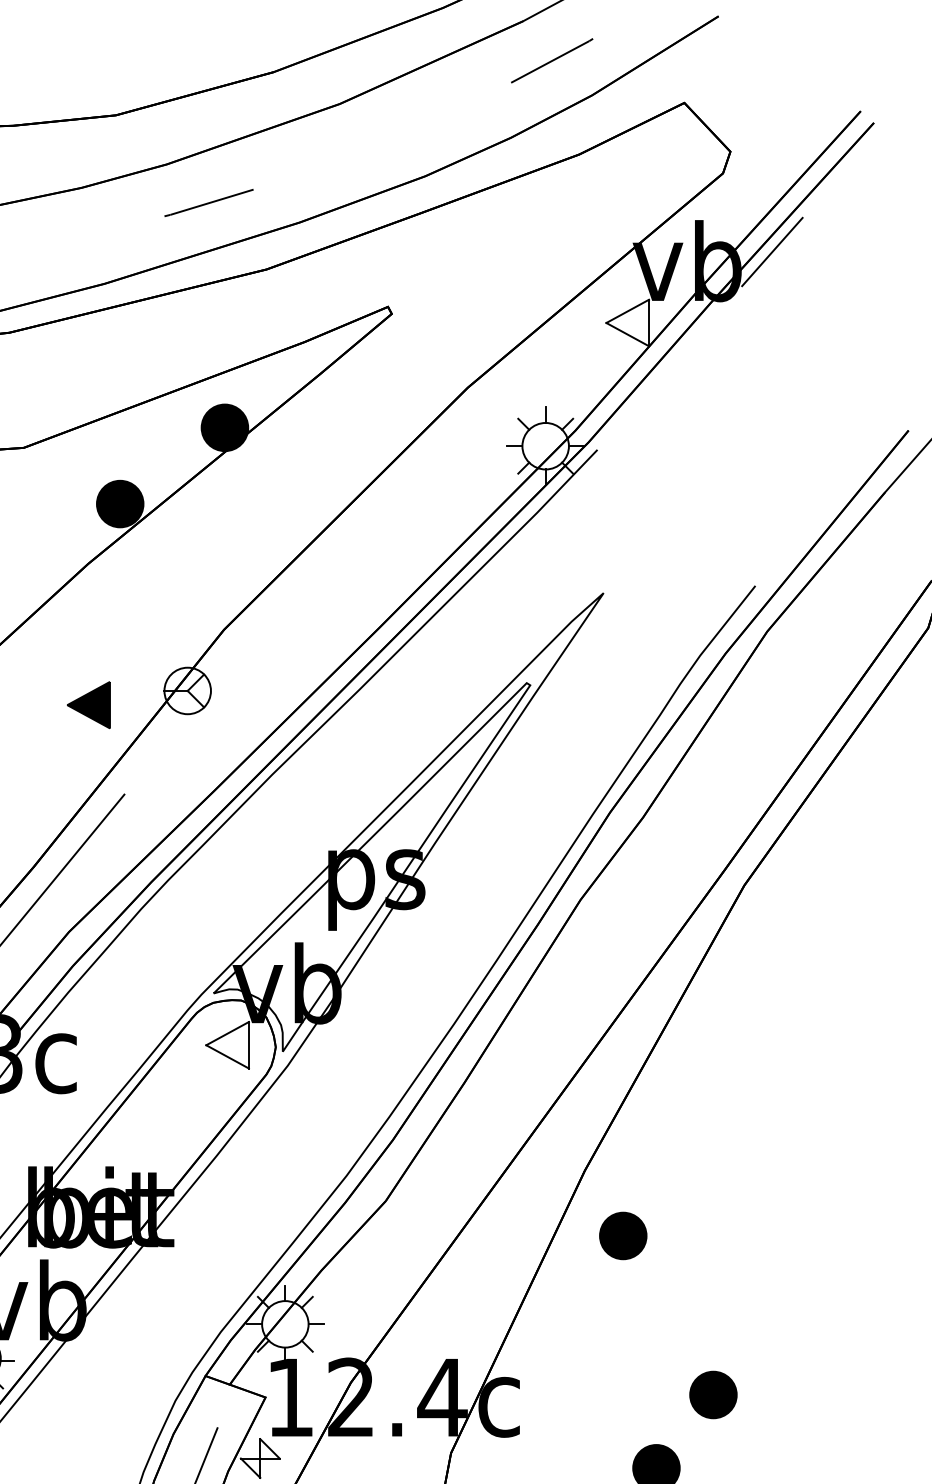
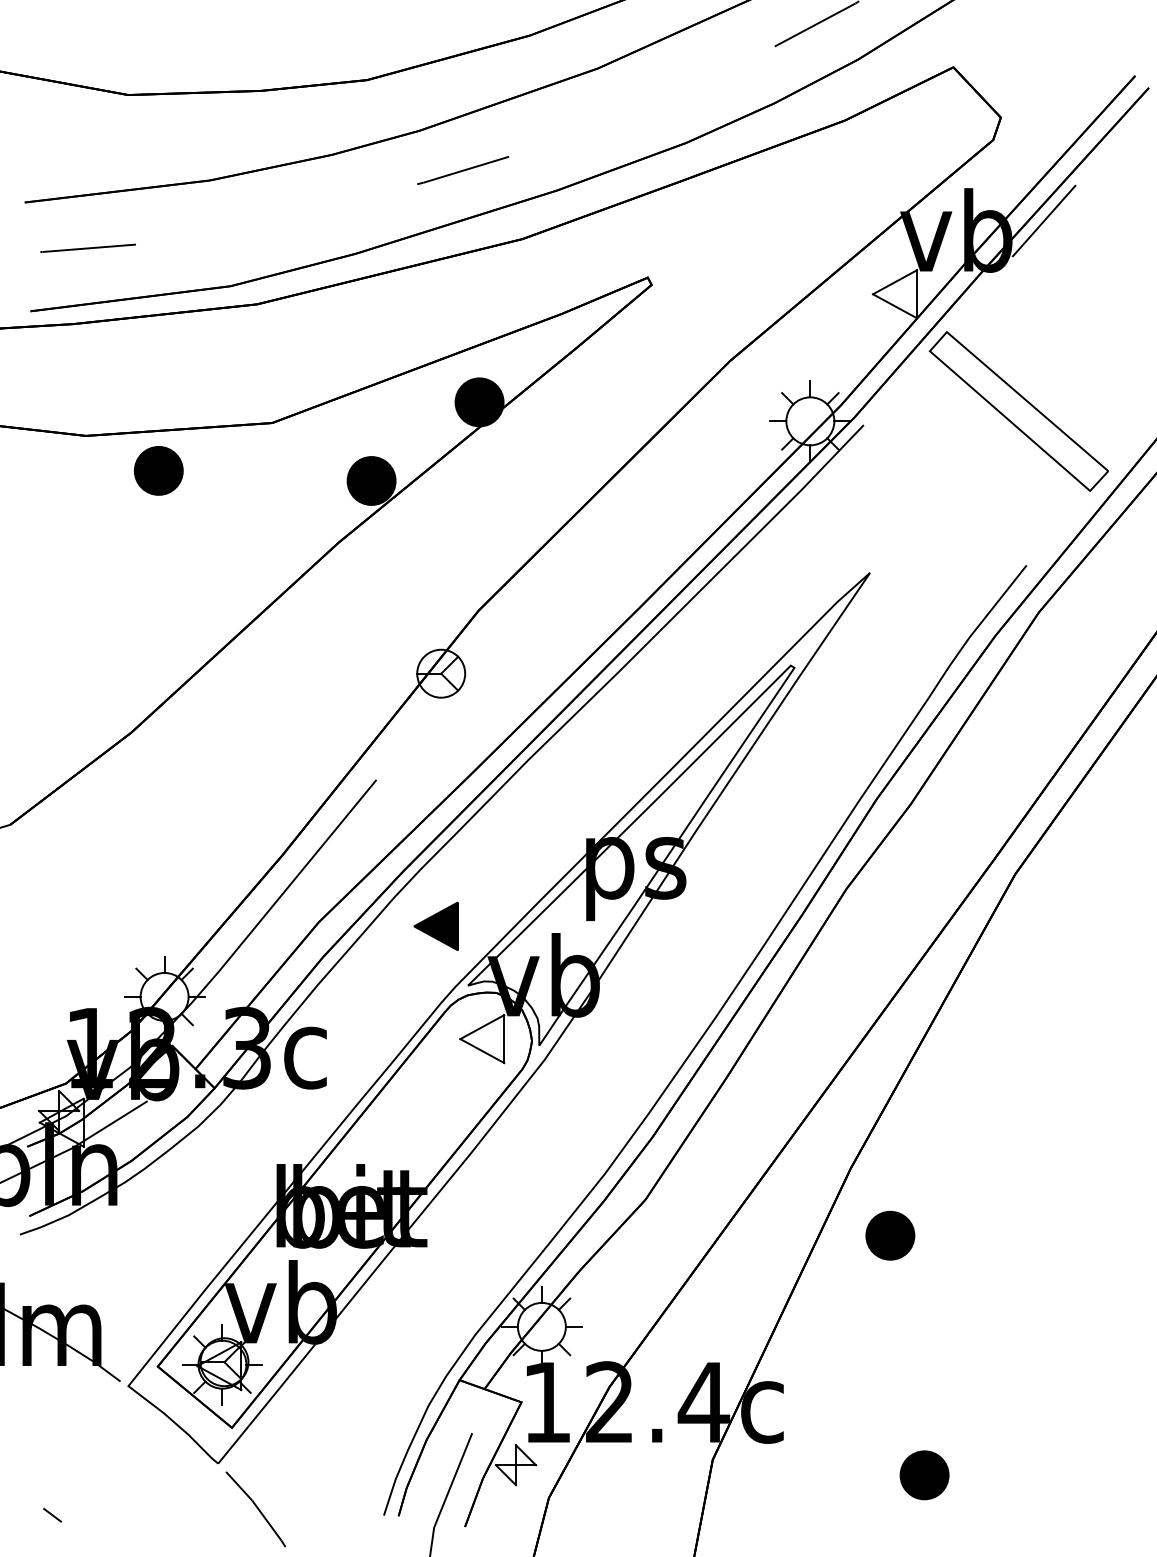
part: (747, 436) -> (1018, 411), added
part: (88, 704) -> (435, 925), moved
part: (713, 1394) -> (983, 1399), removed

